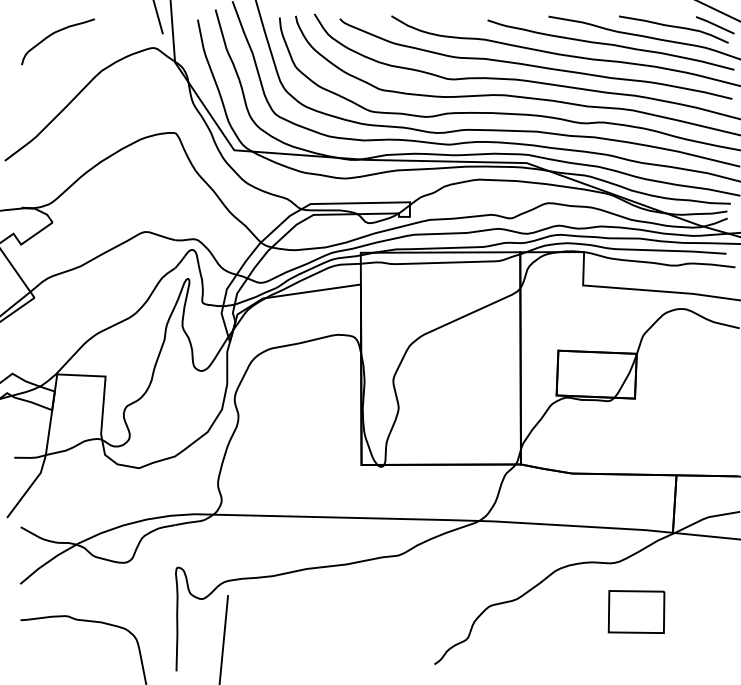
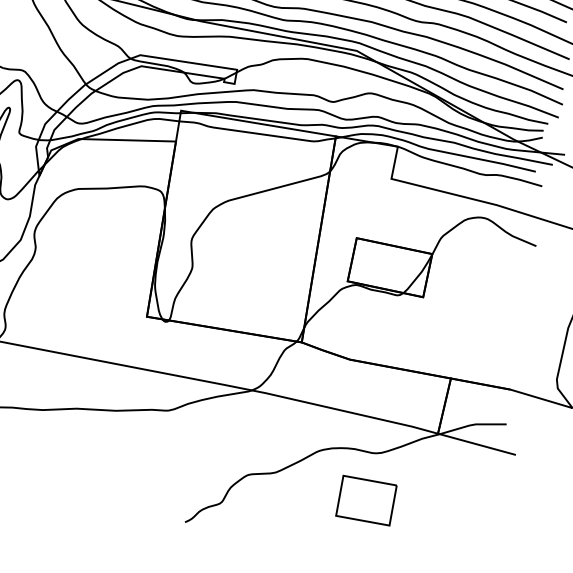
part: (636, 611) -> (366, 500), moved

